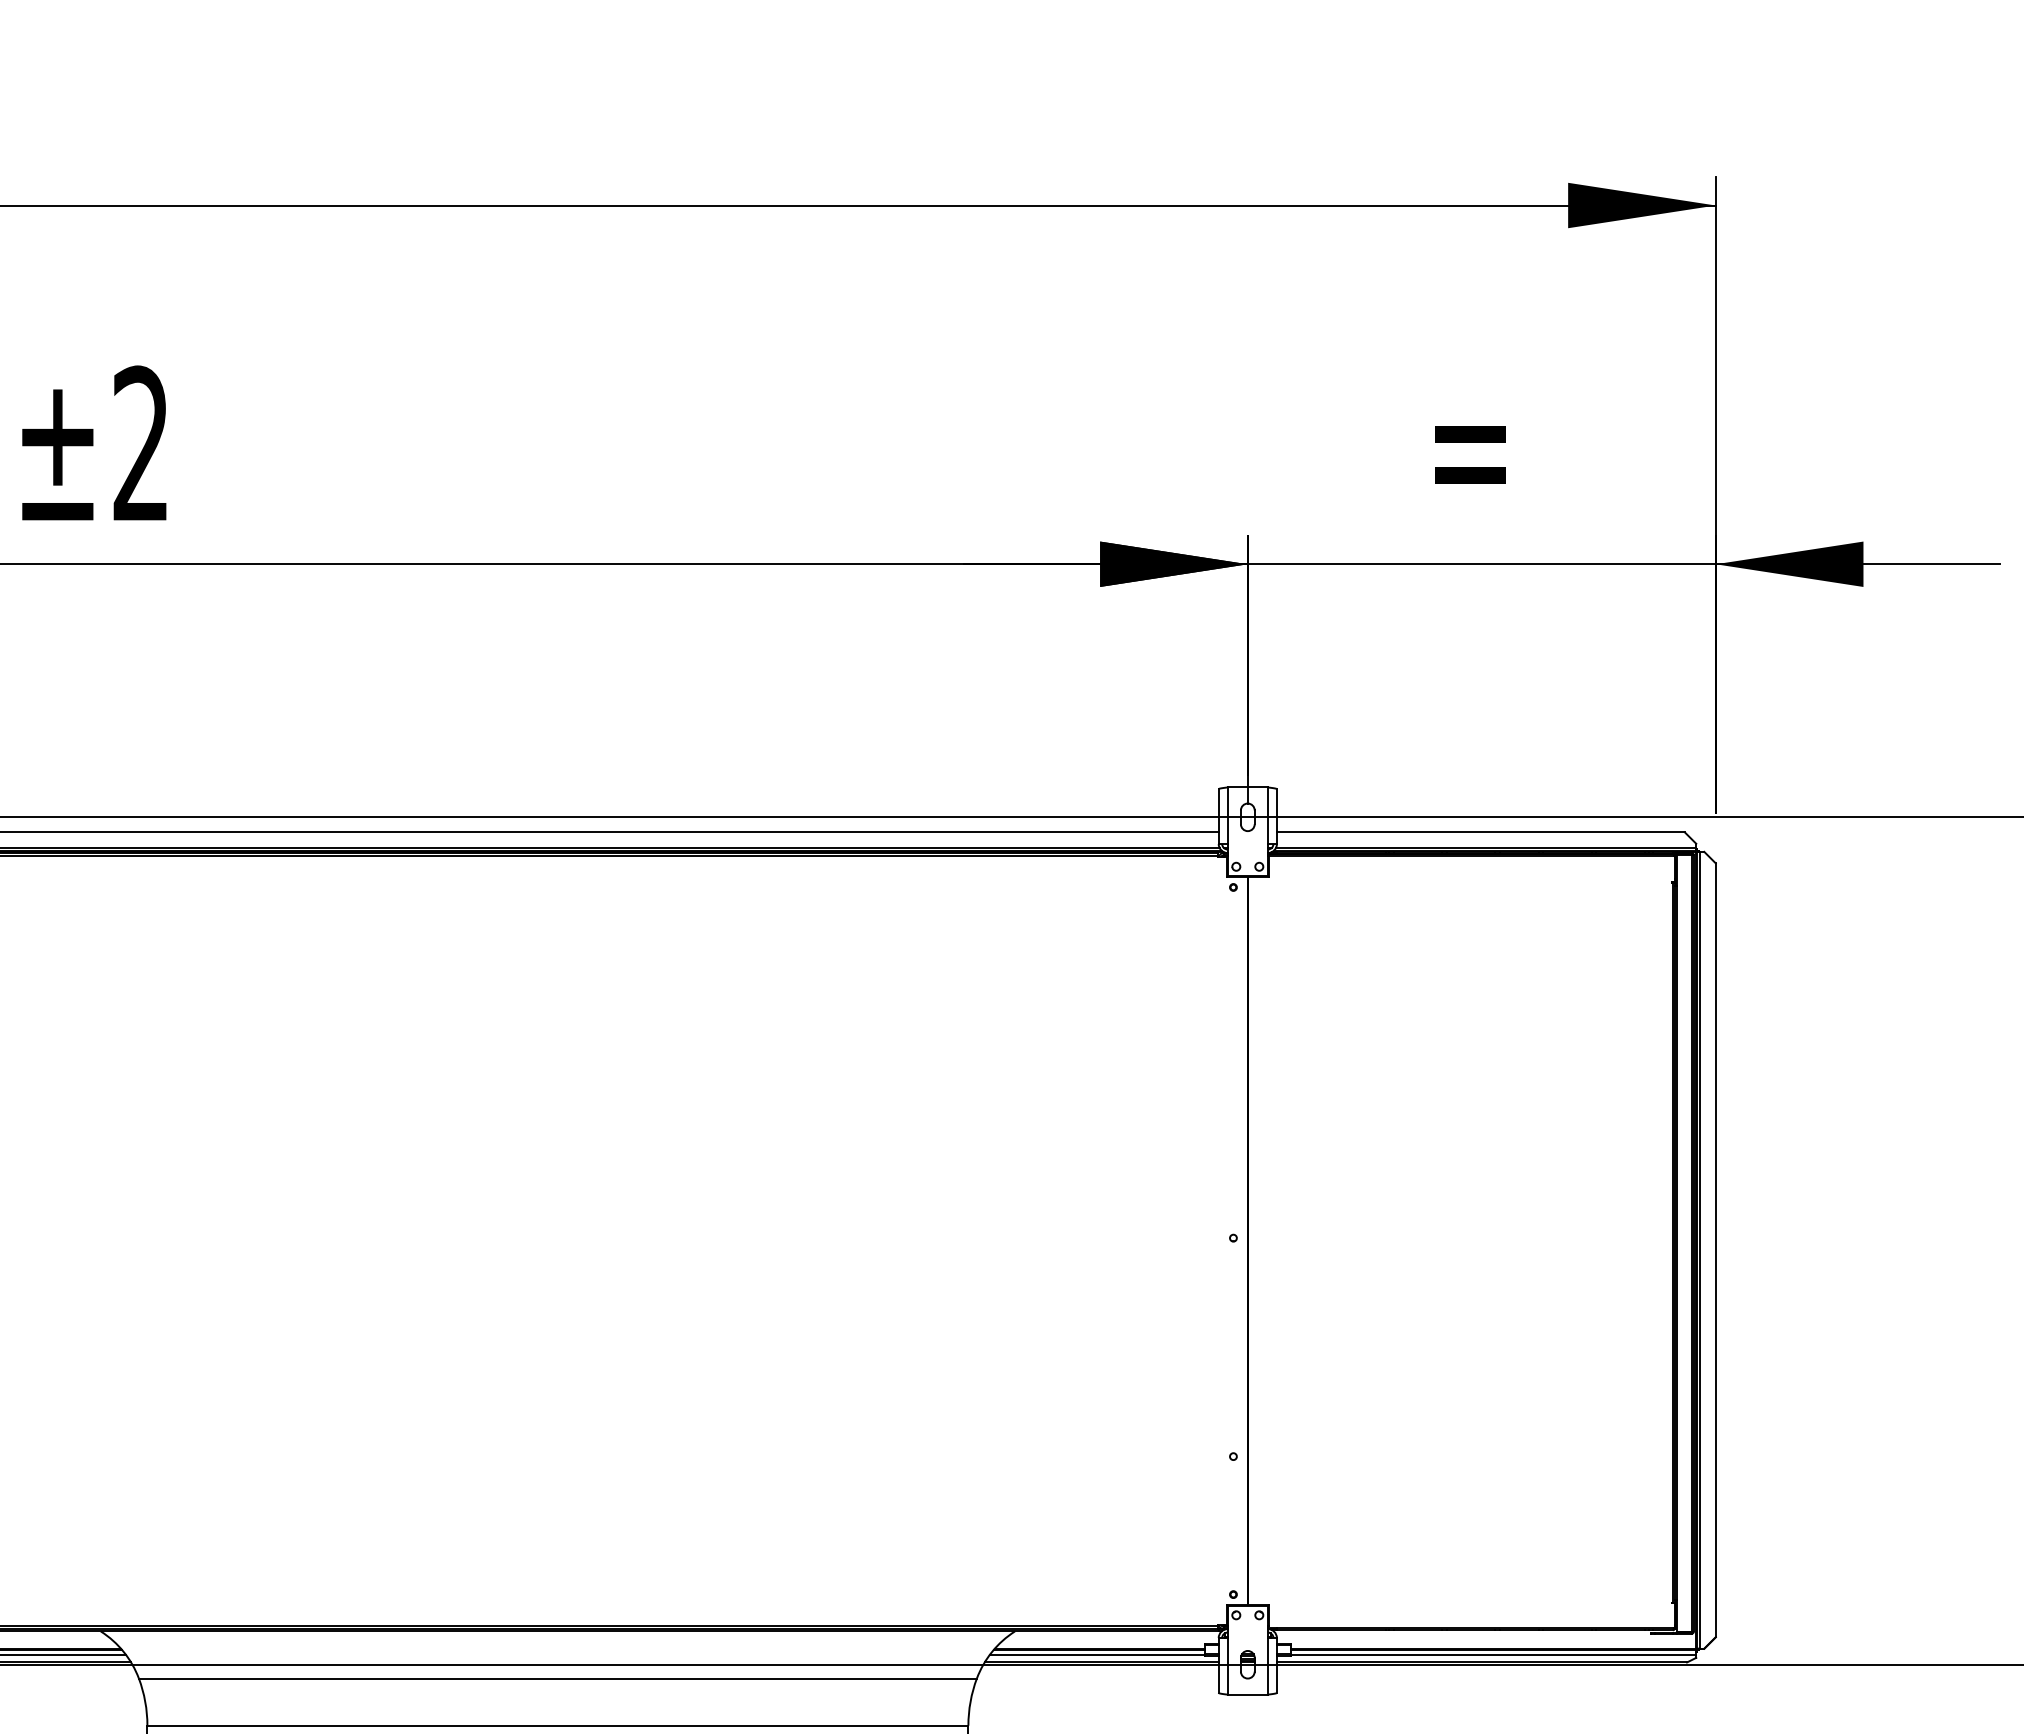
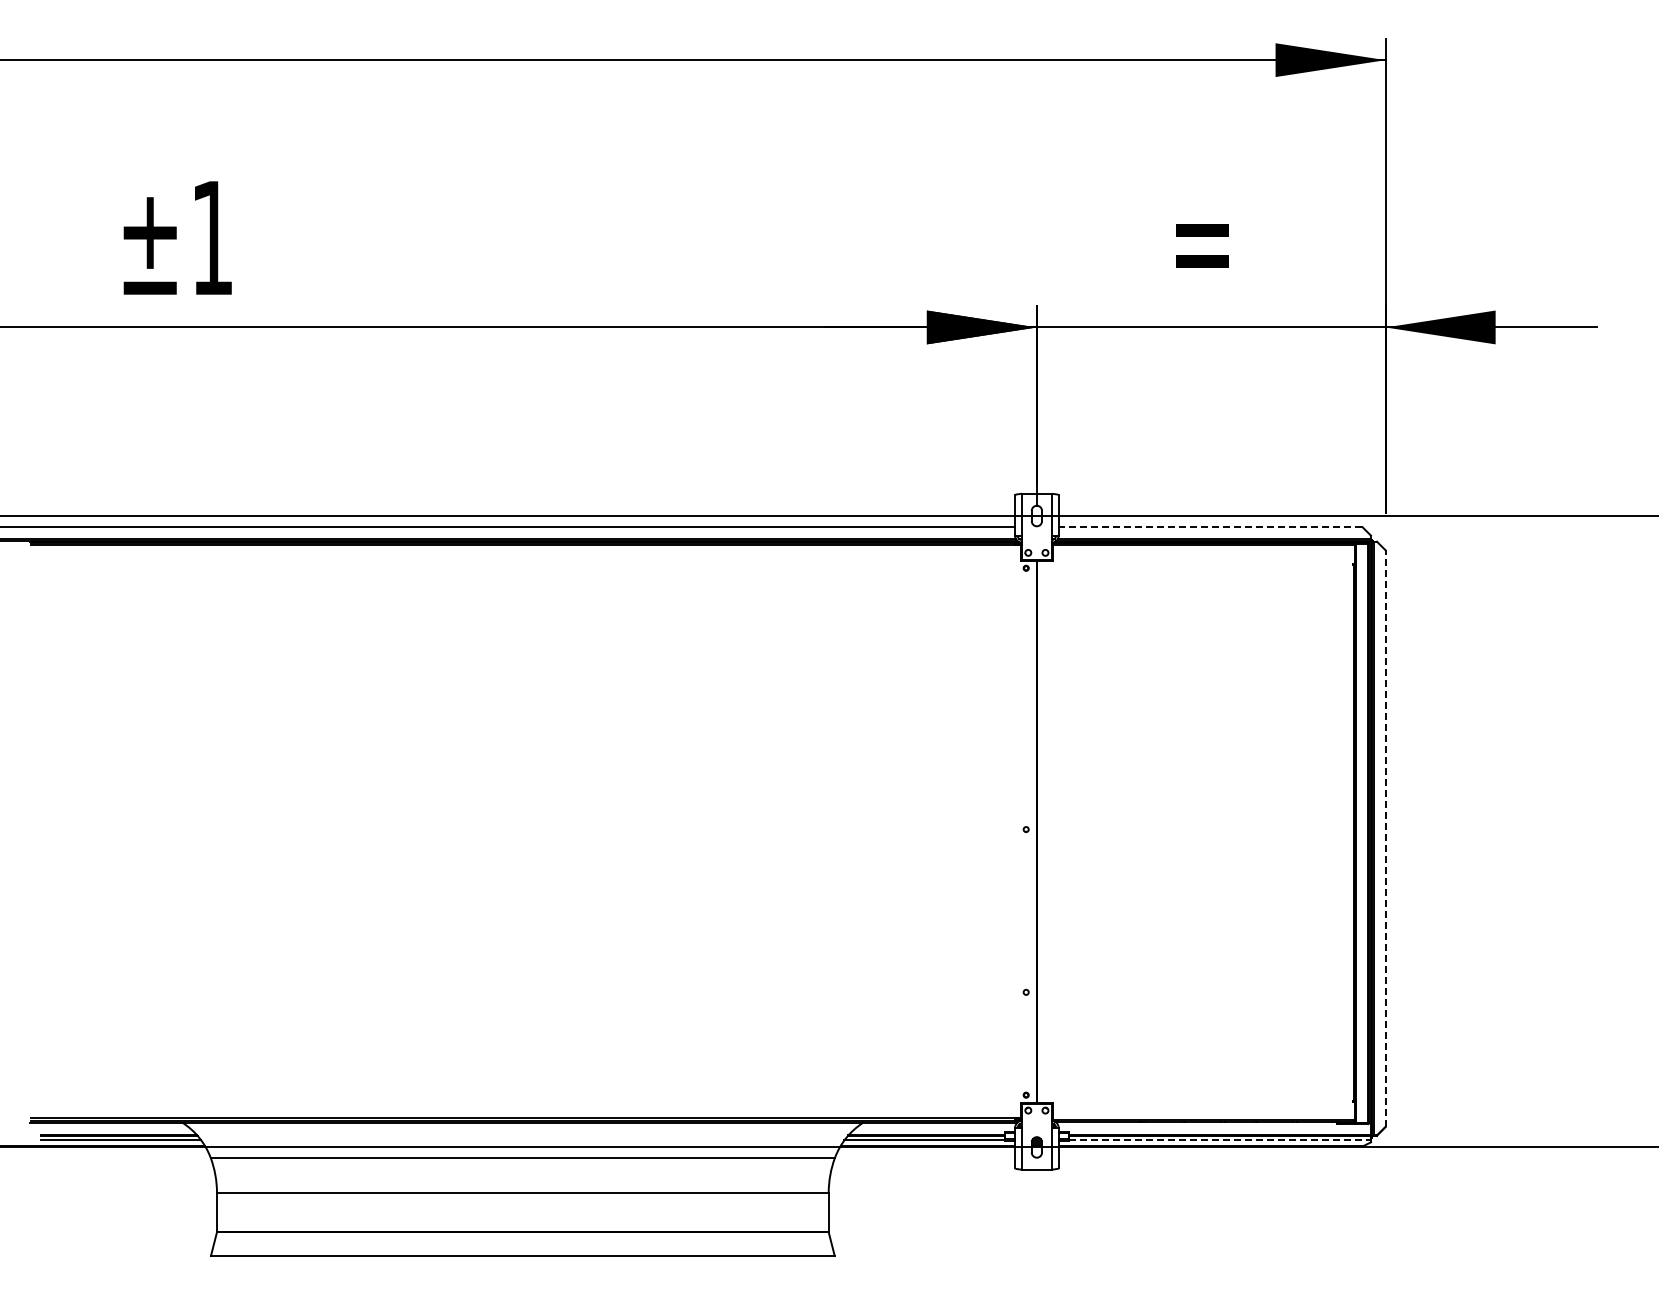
text: (140, 442) -> (211, 236), ±2 -> ±1
line: (1480, 832) -> (1210, 527), solid -> dashed
line: (1715, 1250) -> (1385, 838), solid -> dashed
line: (1494, 1655) -> (1220, 1140), solid -> dashed

